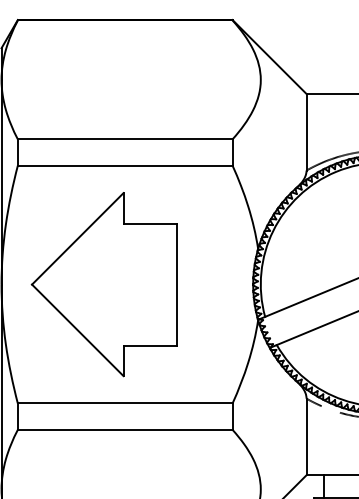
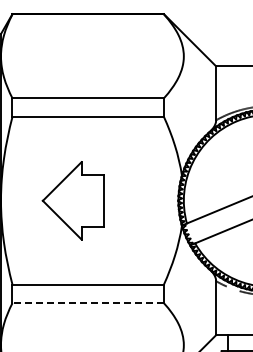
part: (104, 284) -> (73, 200), size x0.6
line: (125, 430) -> (88, 303), solid -> dashed

